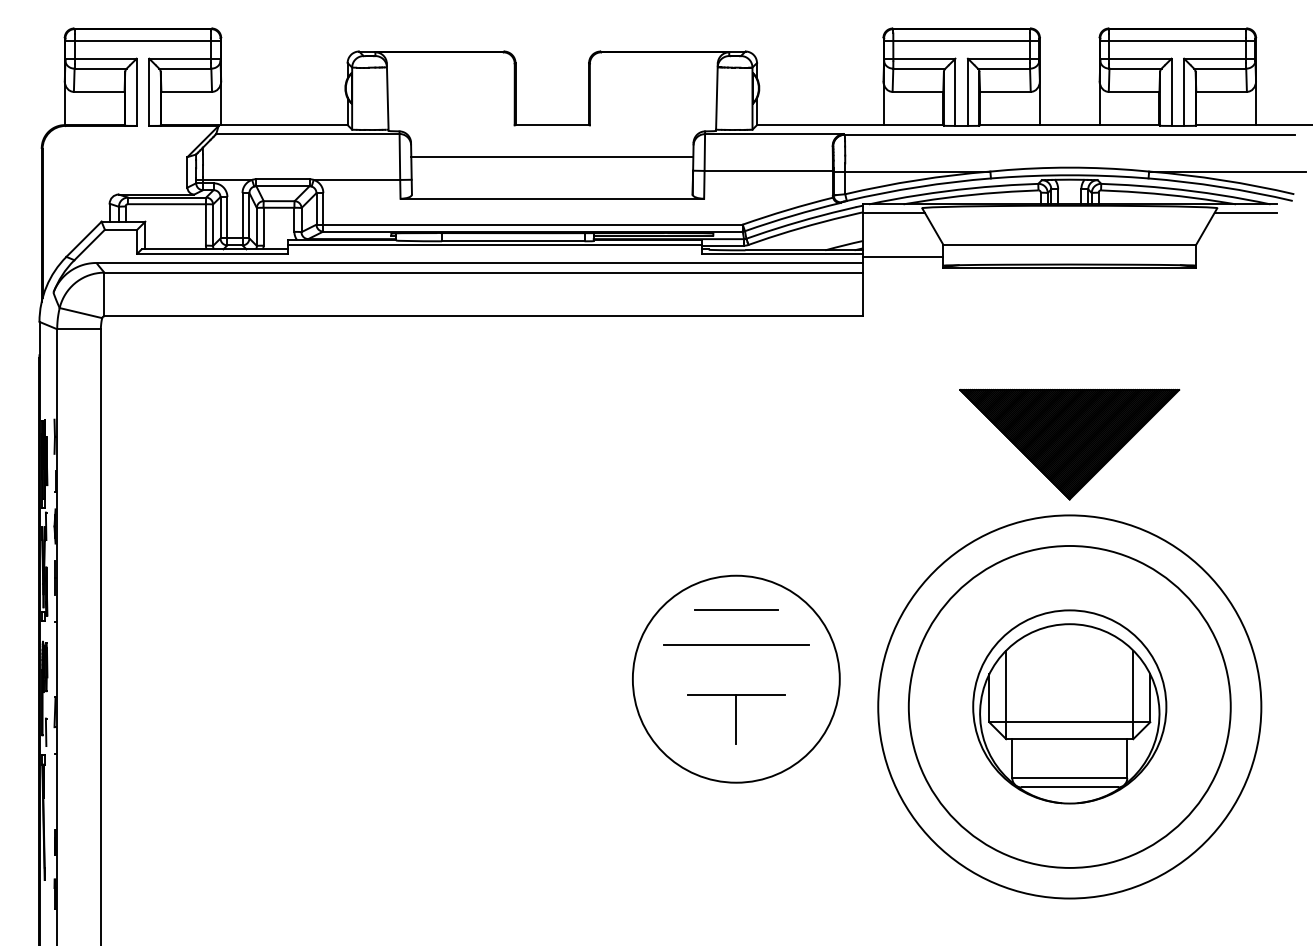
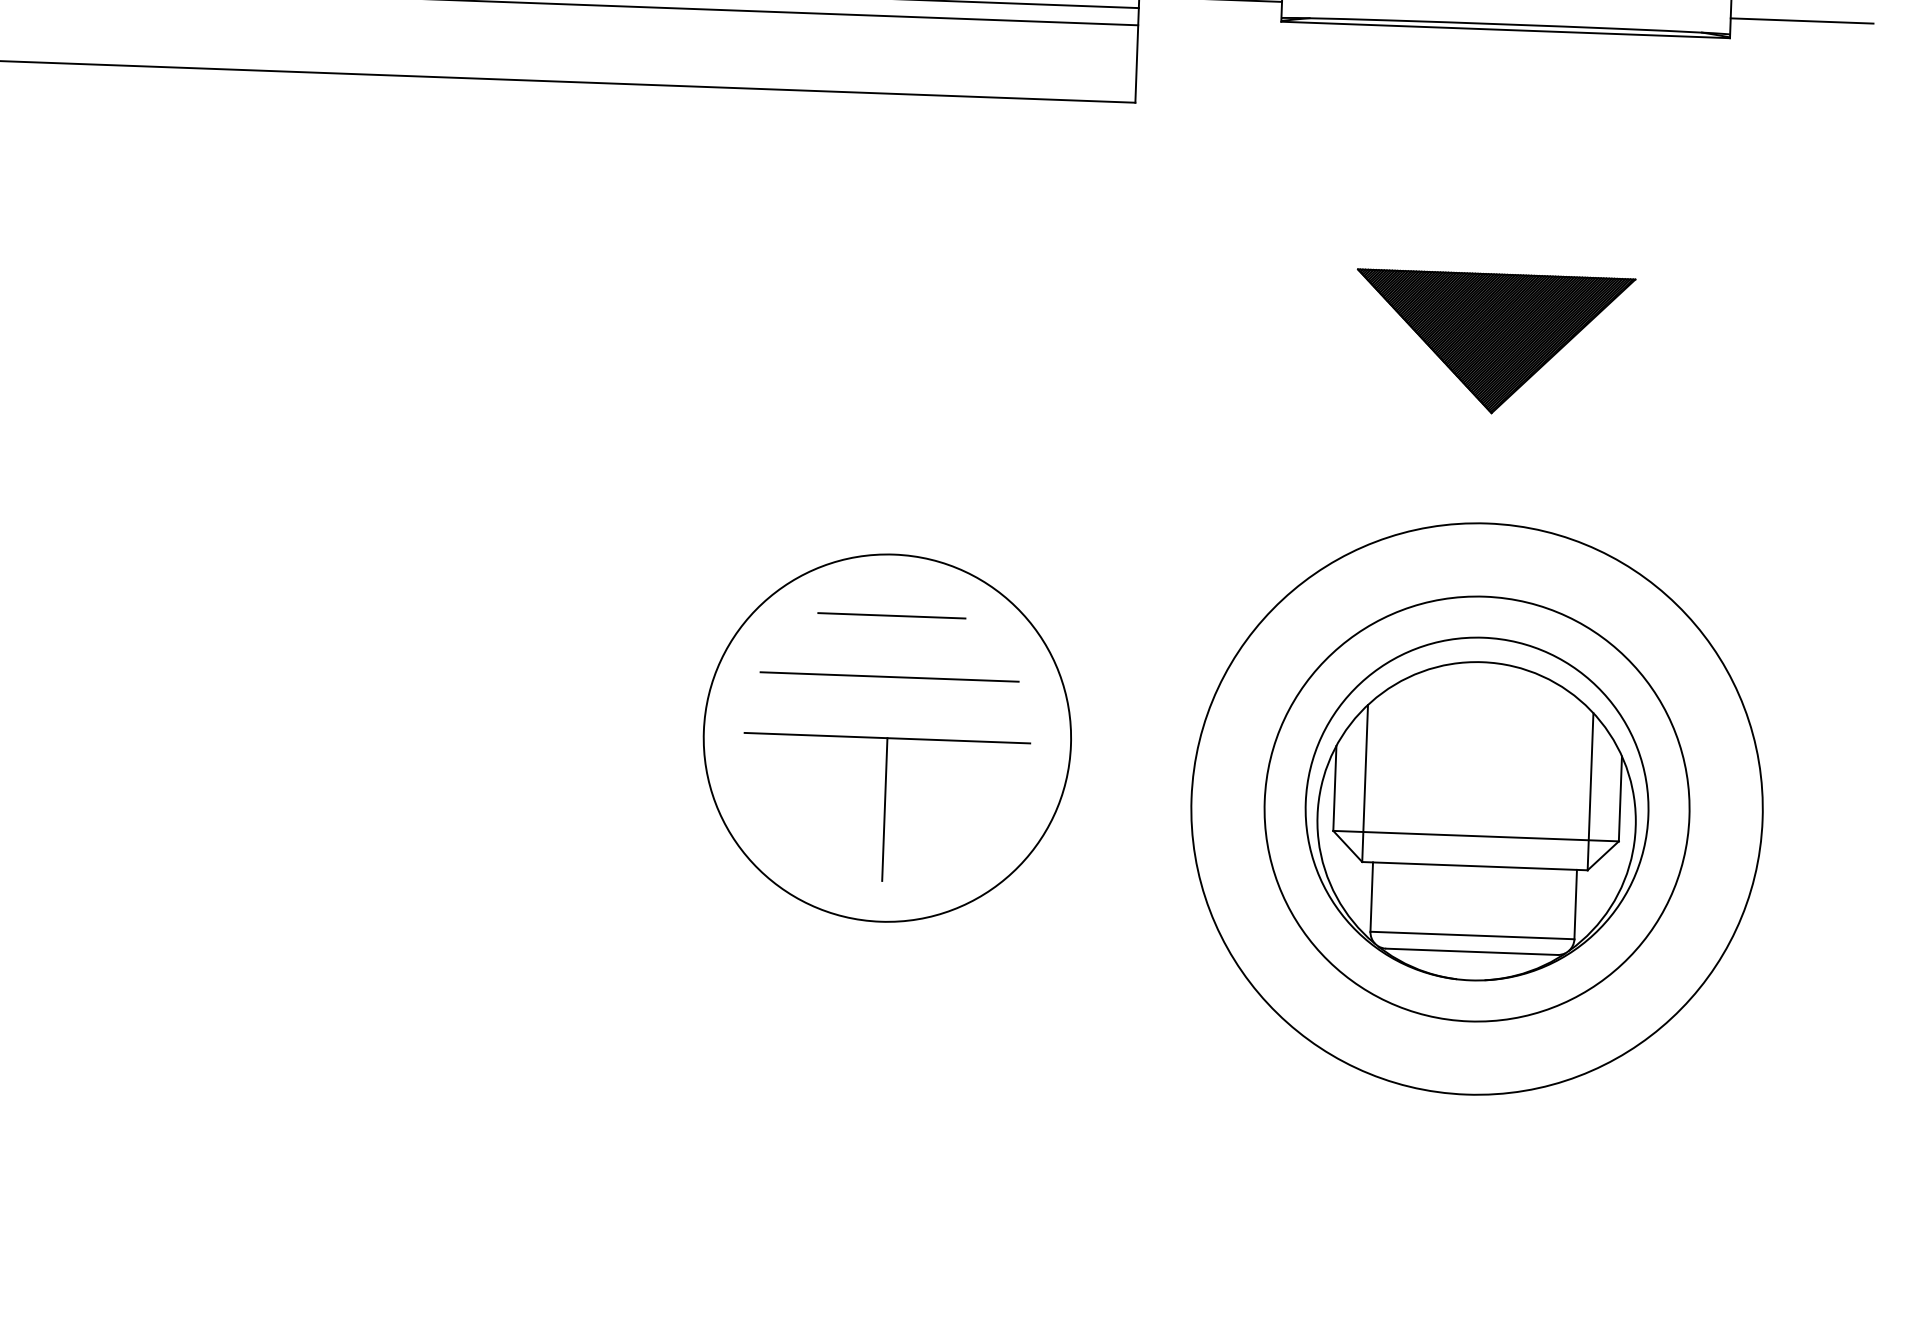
line: (1236, 256) -> (1802, 20), added
part: (1069, 444) -> (1493, 343), size x0.71
circle: (1069, 706) -> (1476, 808), size x0.62
part: (736, 719) -> (885, 809), size x1.67

